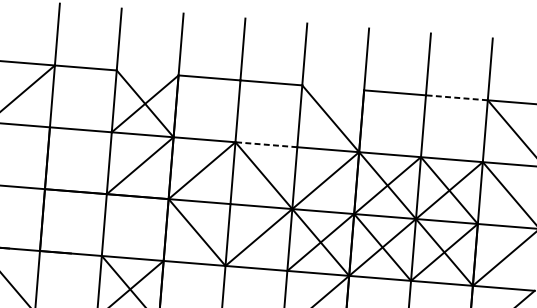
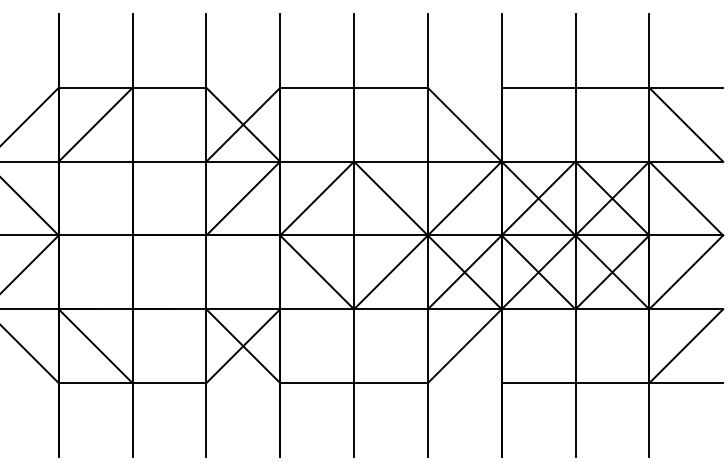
line: (456, 97) -> (612, 87), dashed -> solid
line: (266, 144) -> (390, 161), dashed -> solid

